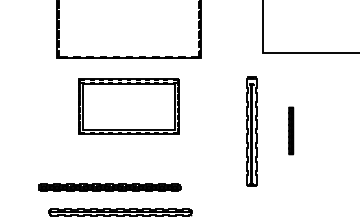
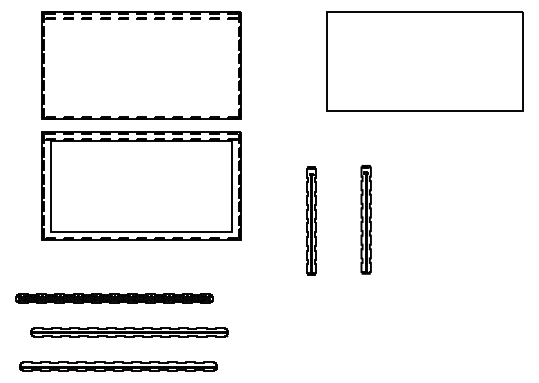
part: (129, 106) -> (141, 185), size x1.43
part: (290, 130) -> (365, 219), size x1.67
part: (251, 131) -> (311, 220), size x0.71

